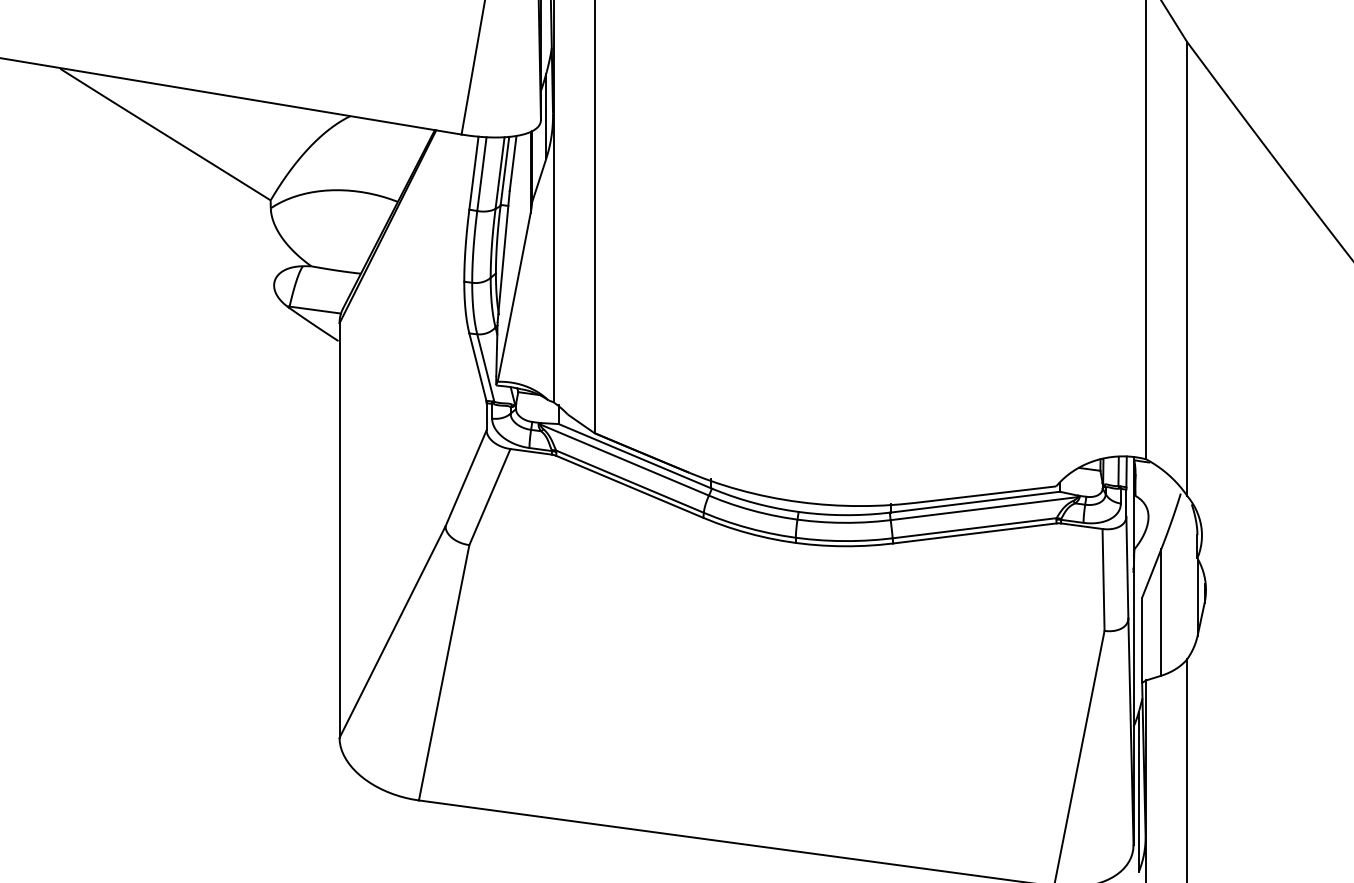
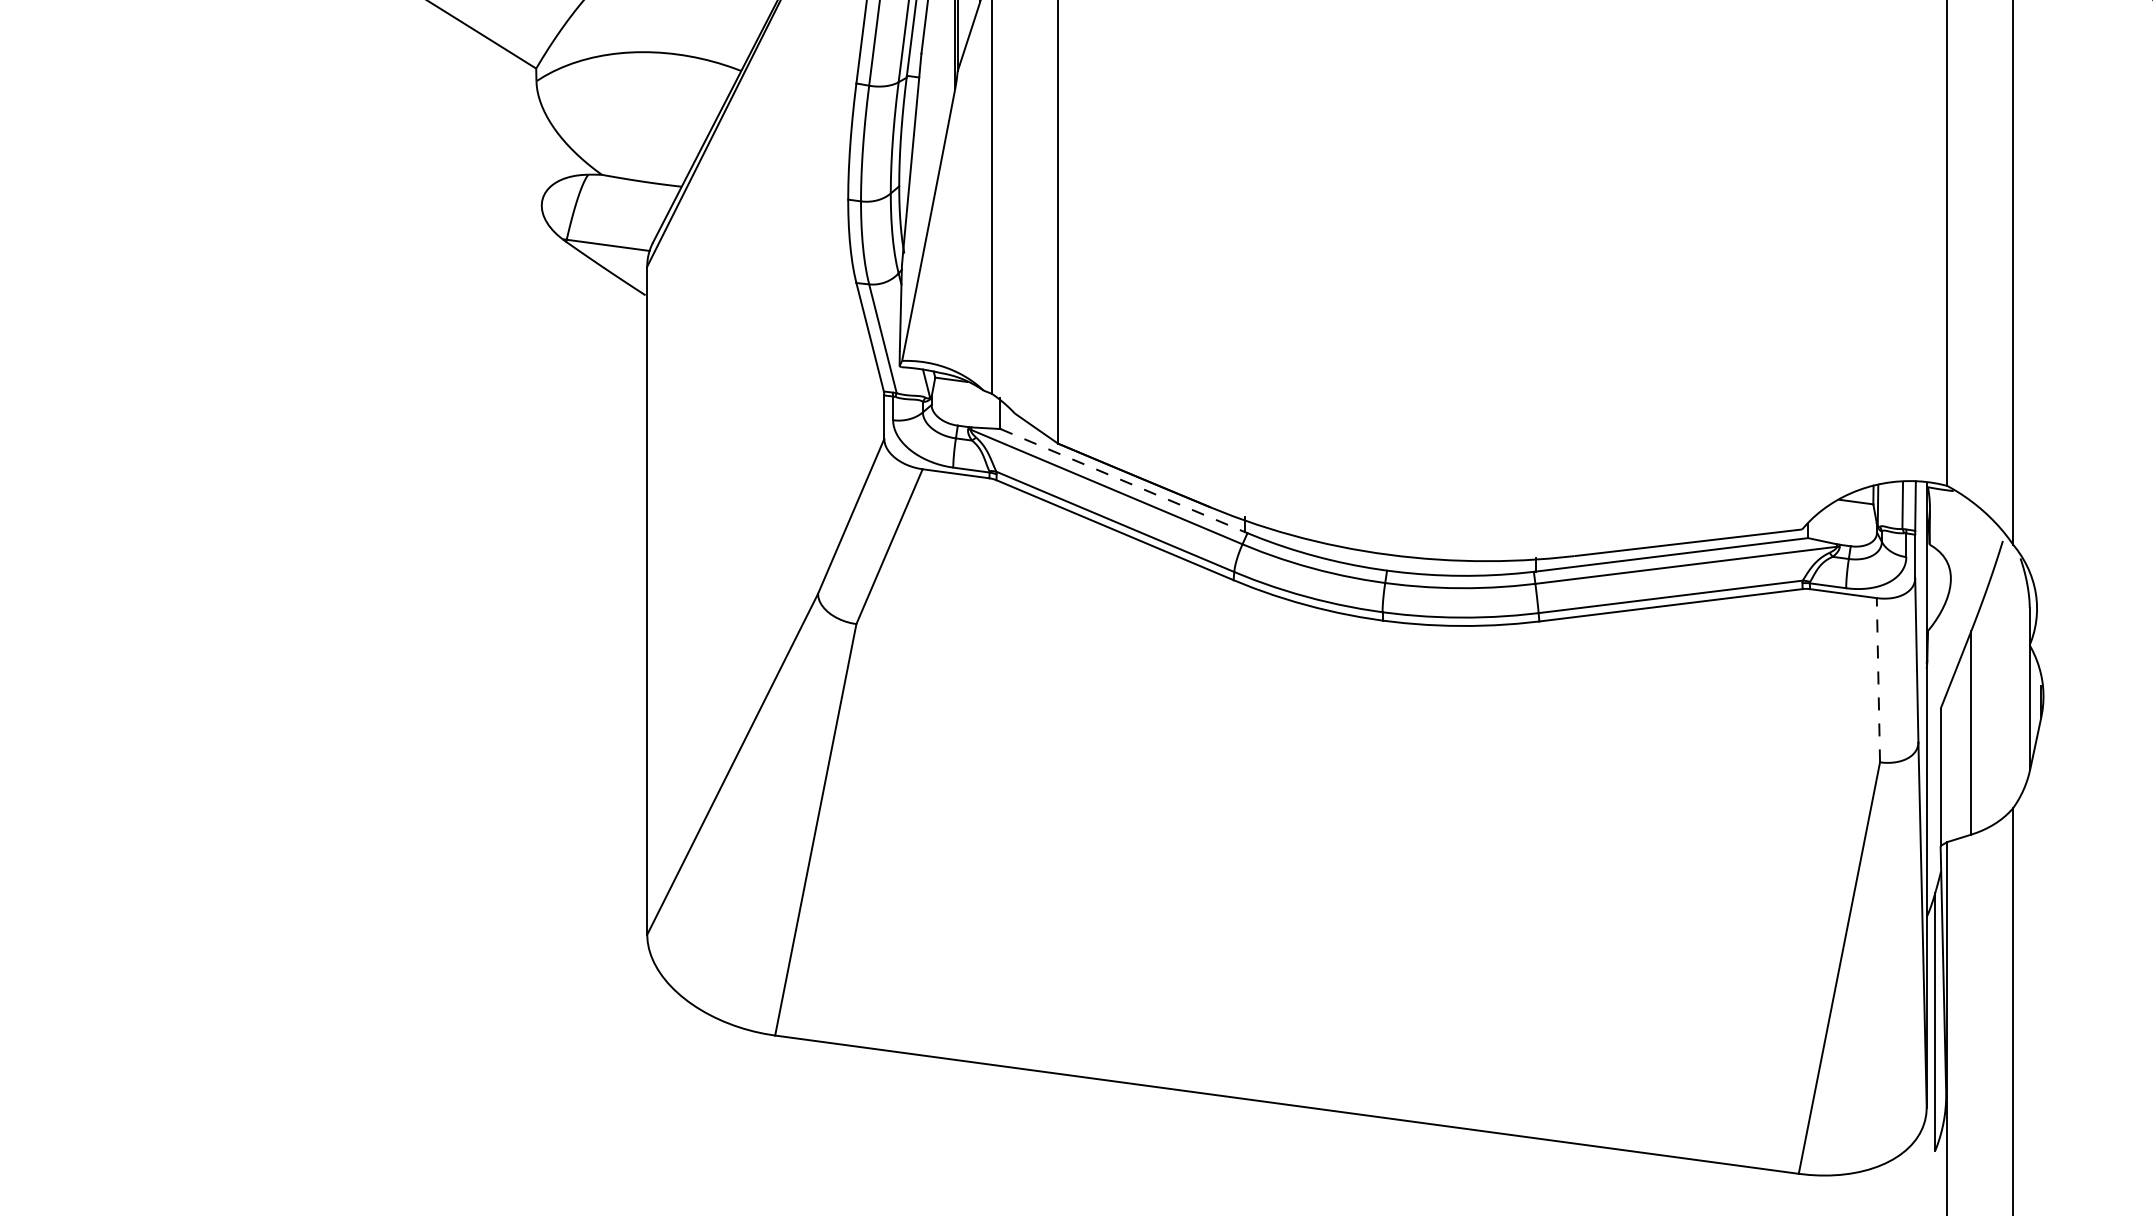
line: (635, 456) -> (1124, 481), solid -> dashed
line: (1103, 579) -> (1878, 679), solid -> dashed

